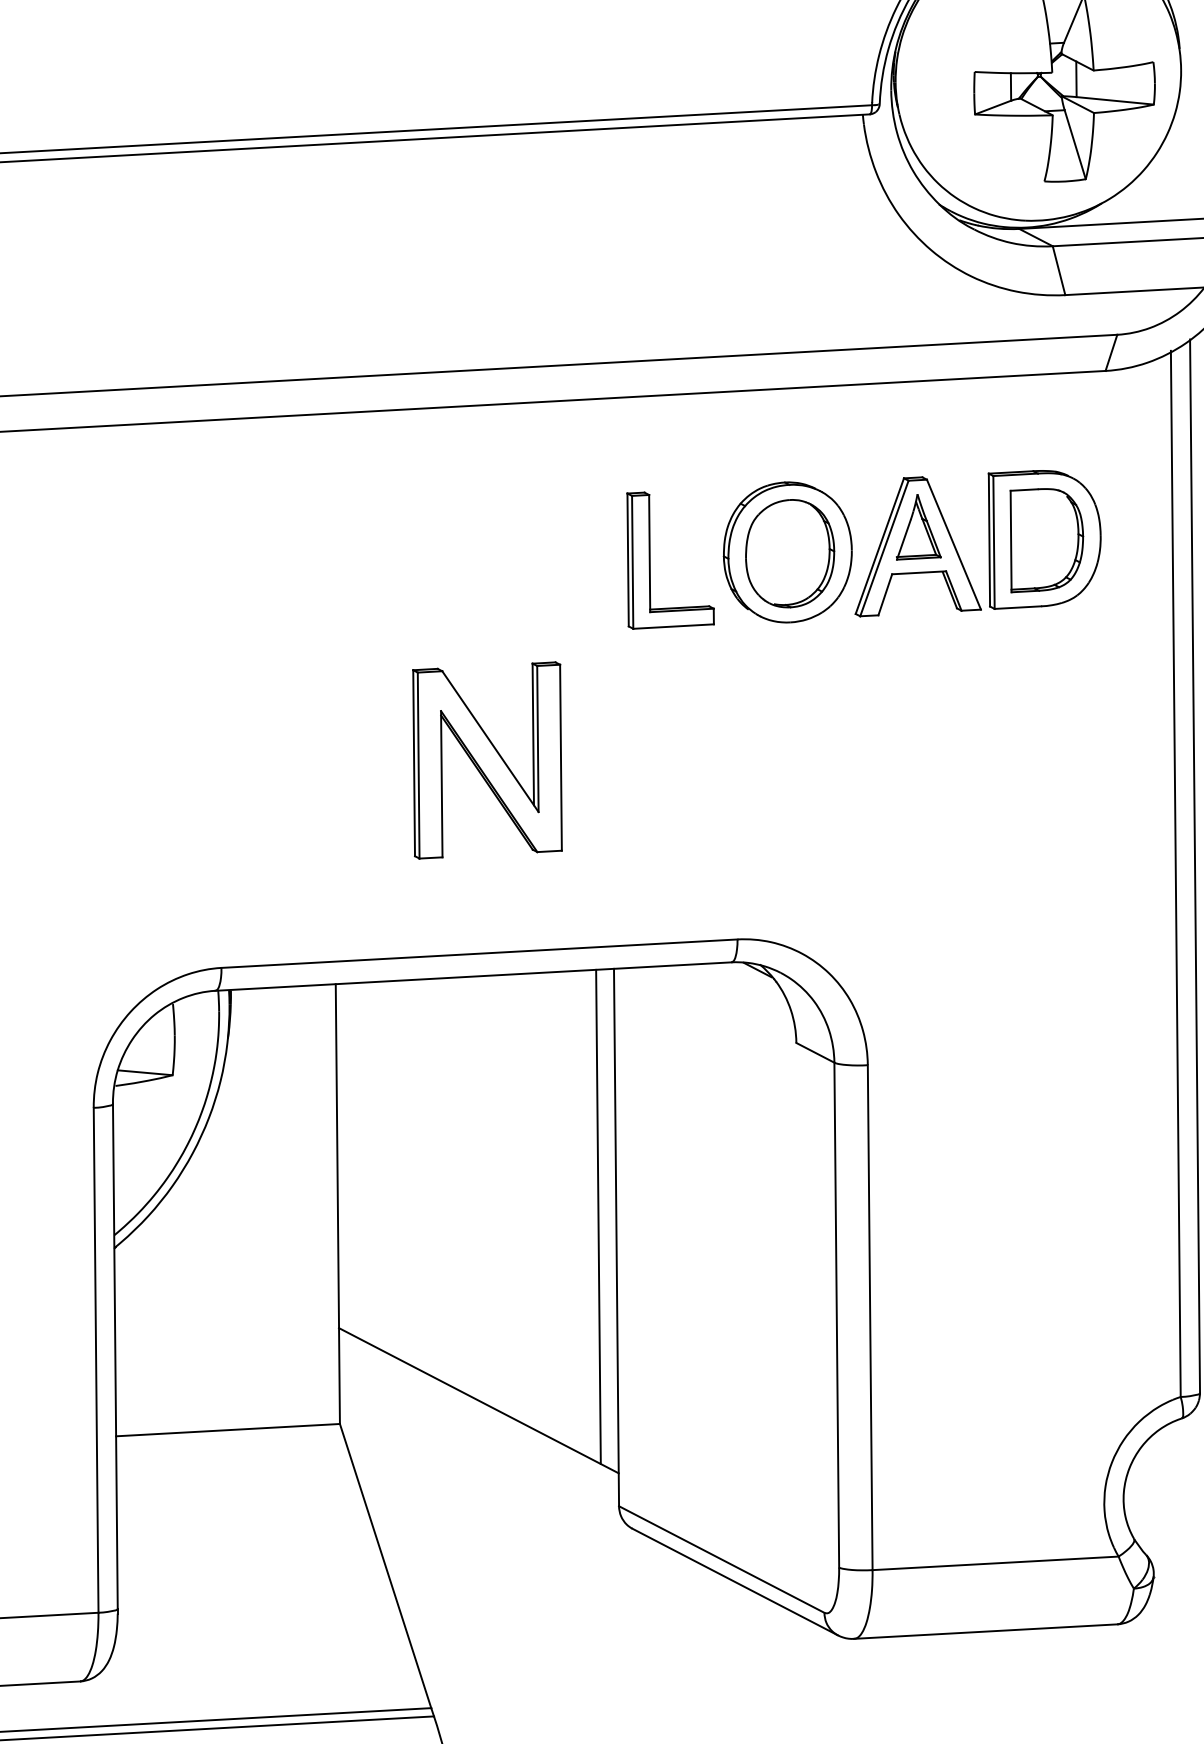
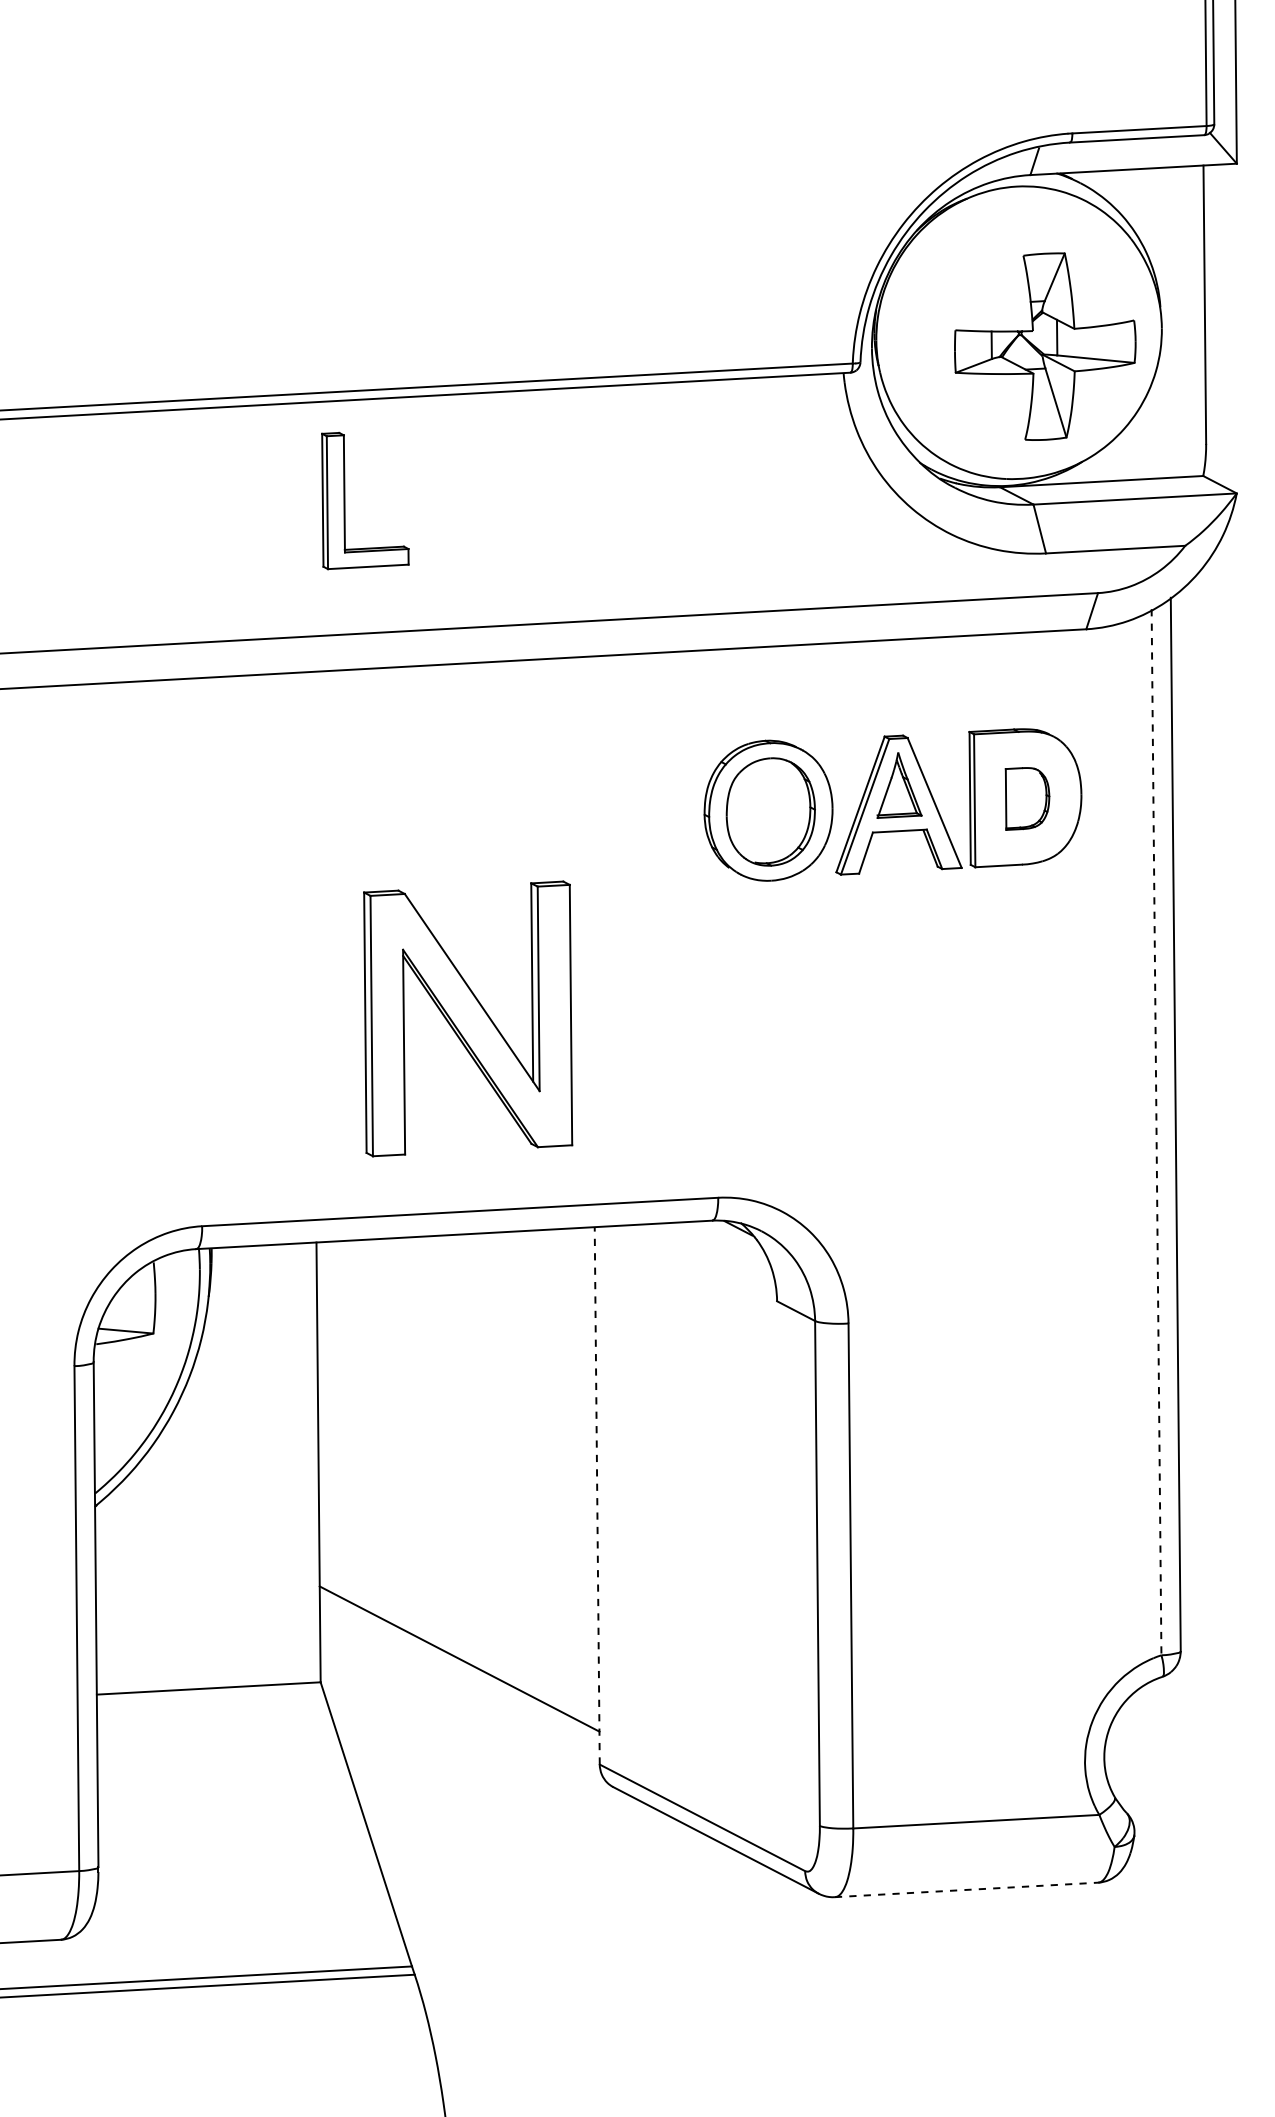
part: (1046, 540) -> (1027, 798), size x0.6
part: (650, 560) -> (345, 500), moved
part: (487, 760) -> (468, 1018), size x1.4
line: (1175, 874) -> (1156, 1132), solid -> dashed
line: (597, 1217) -> (578, 1475), removed
line: (616, 1237) -> (597, 1495), solid -> dashed
line: (985, 1631) -> (966, 1889), solid -> dashed

